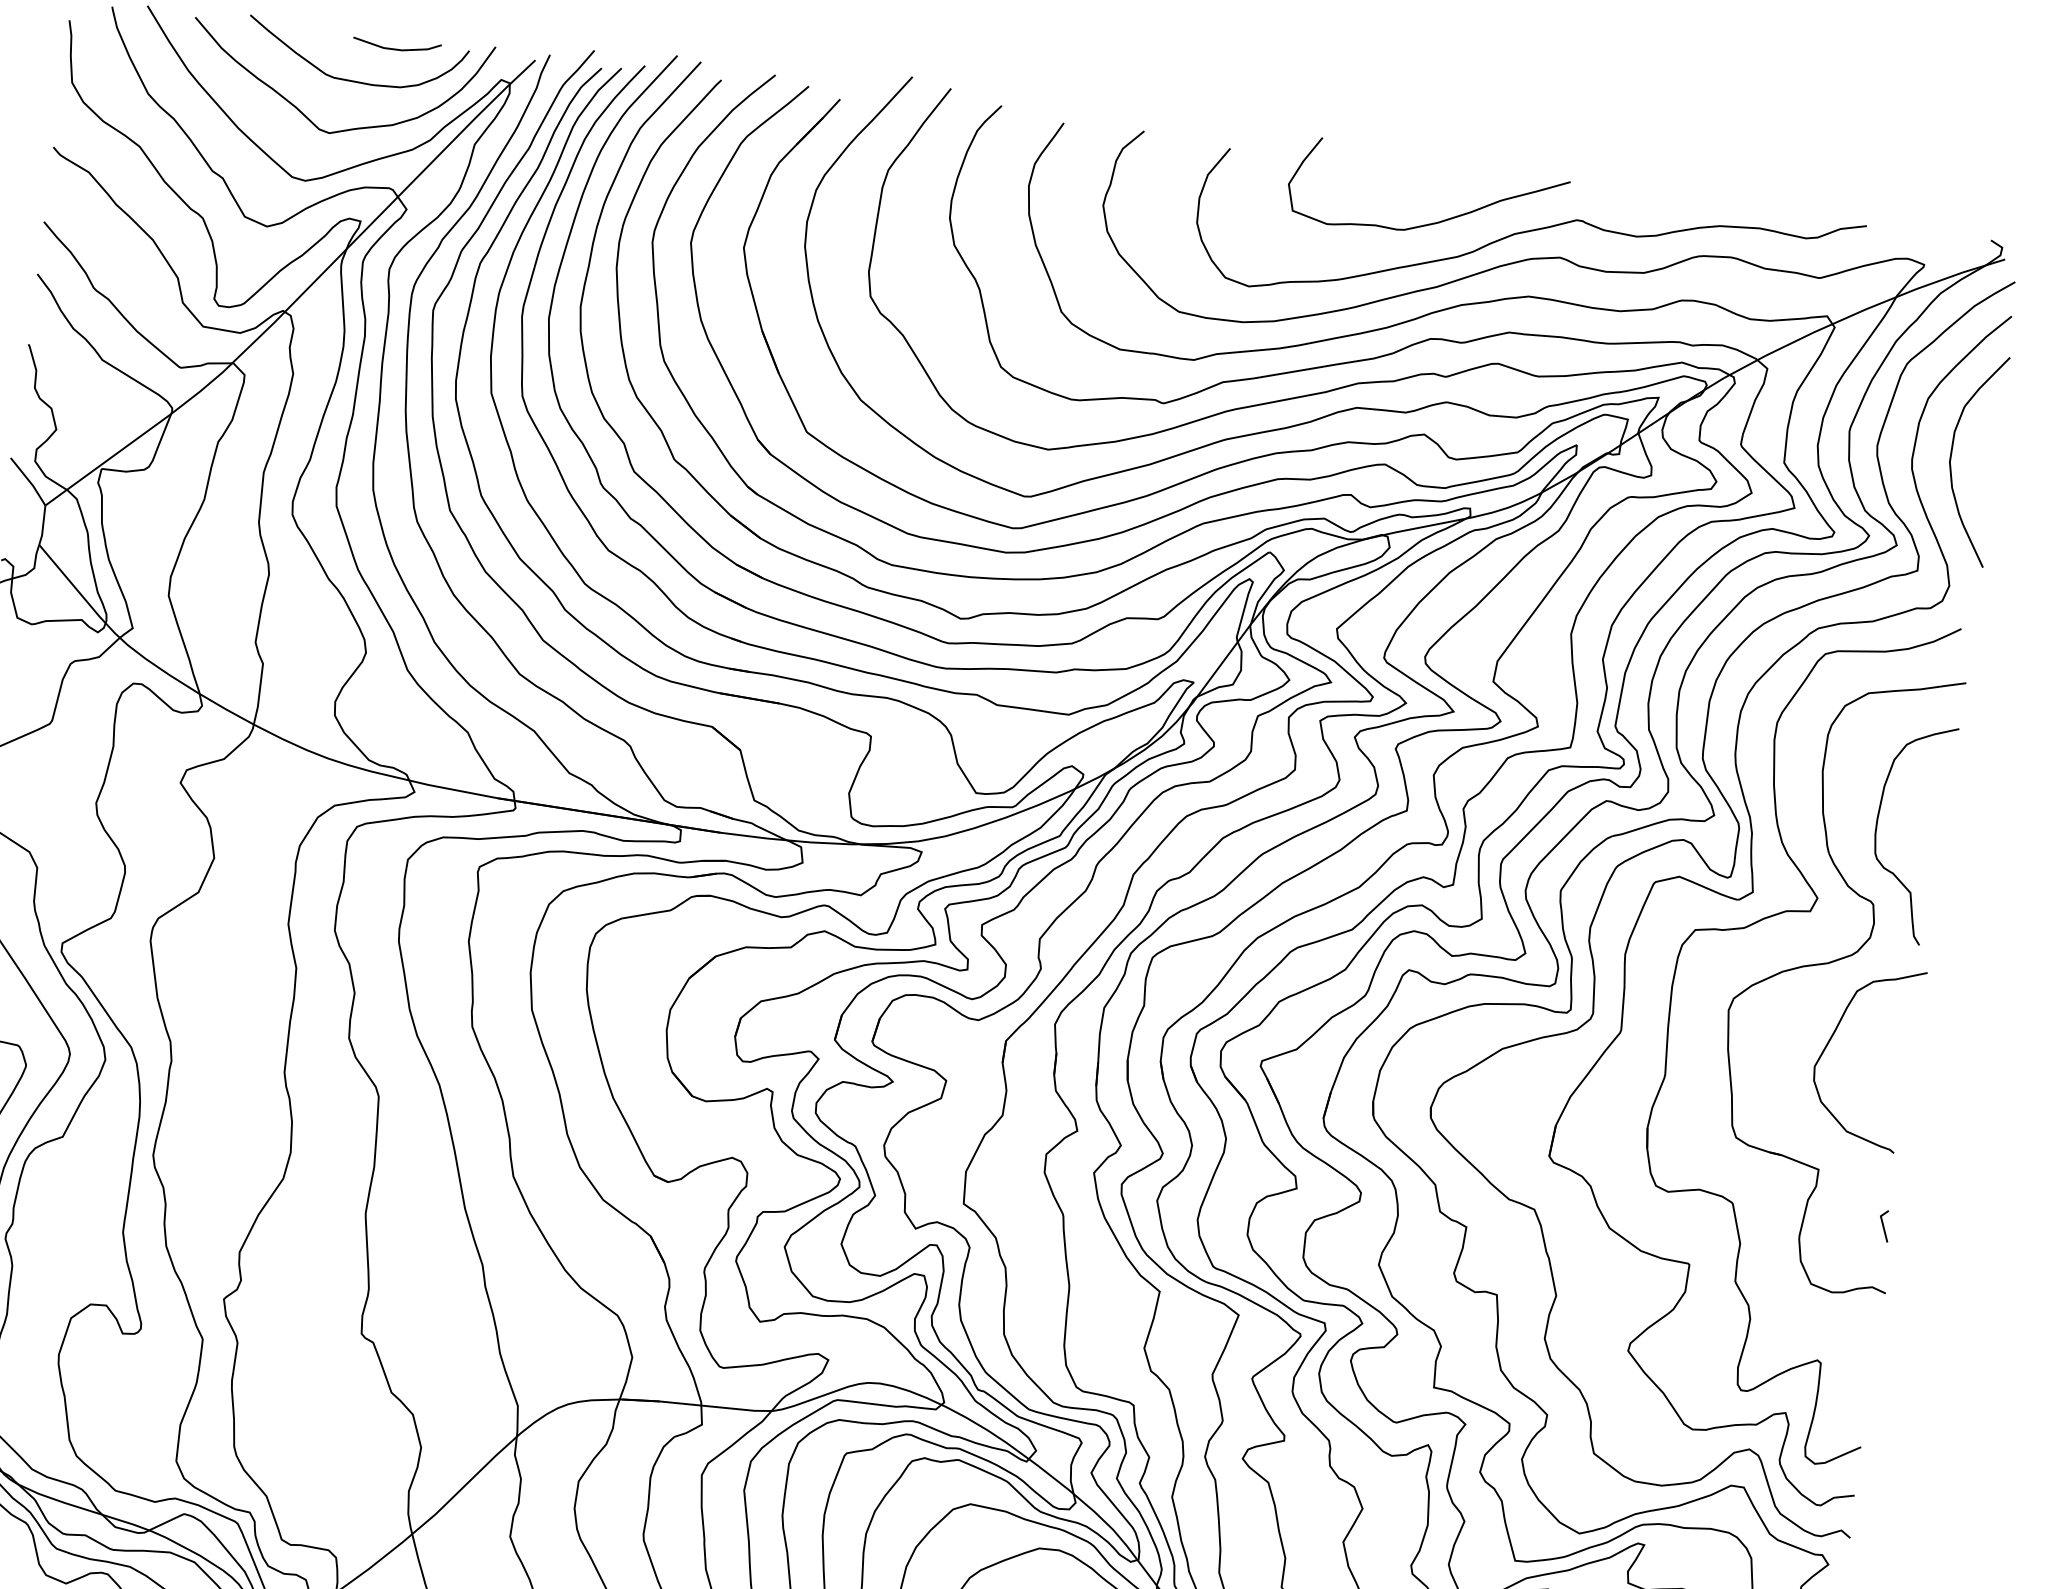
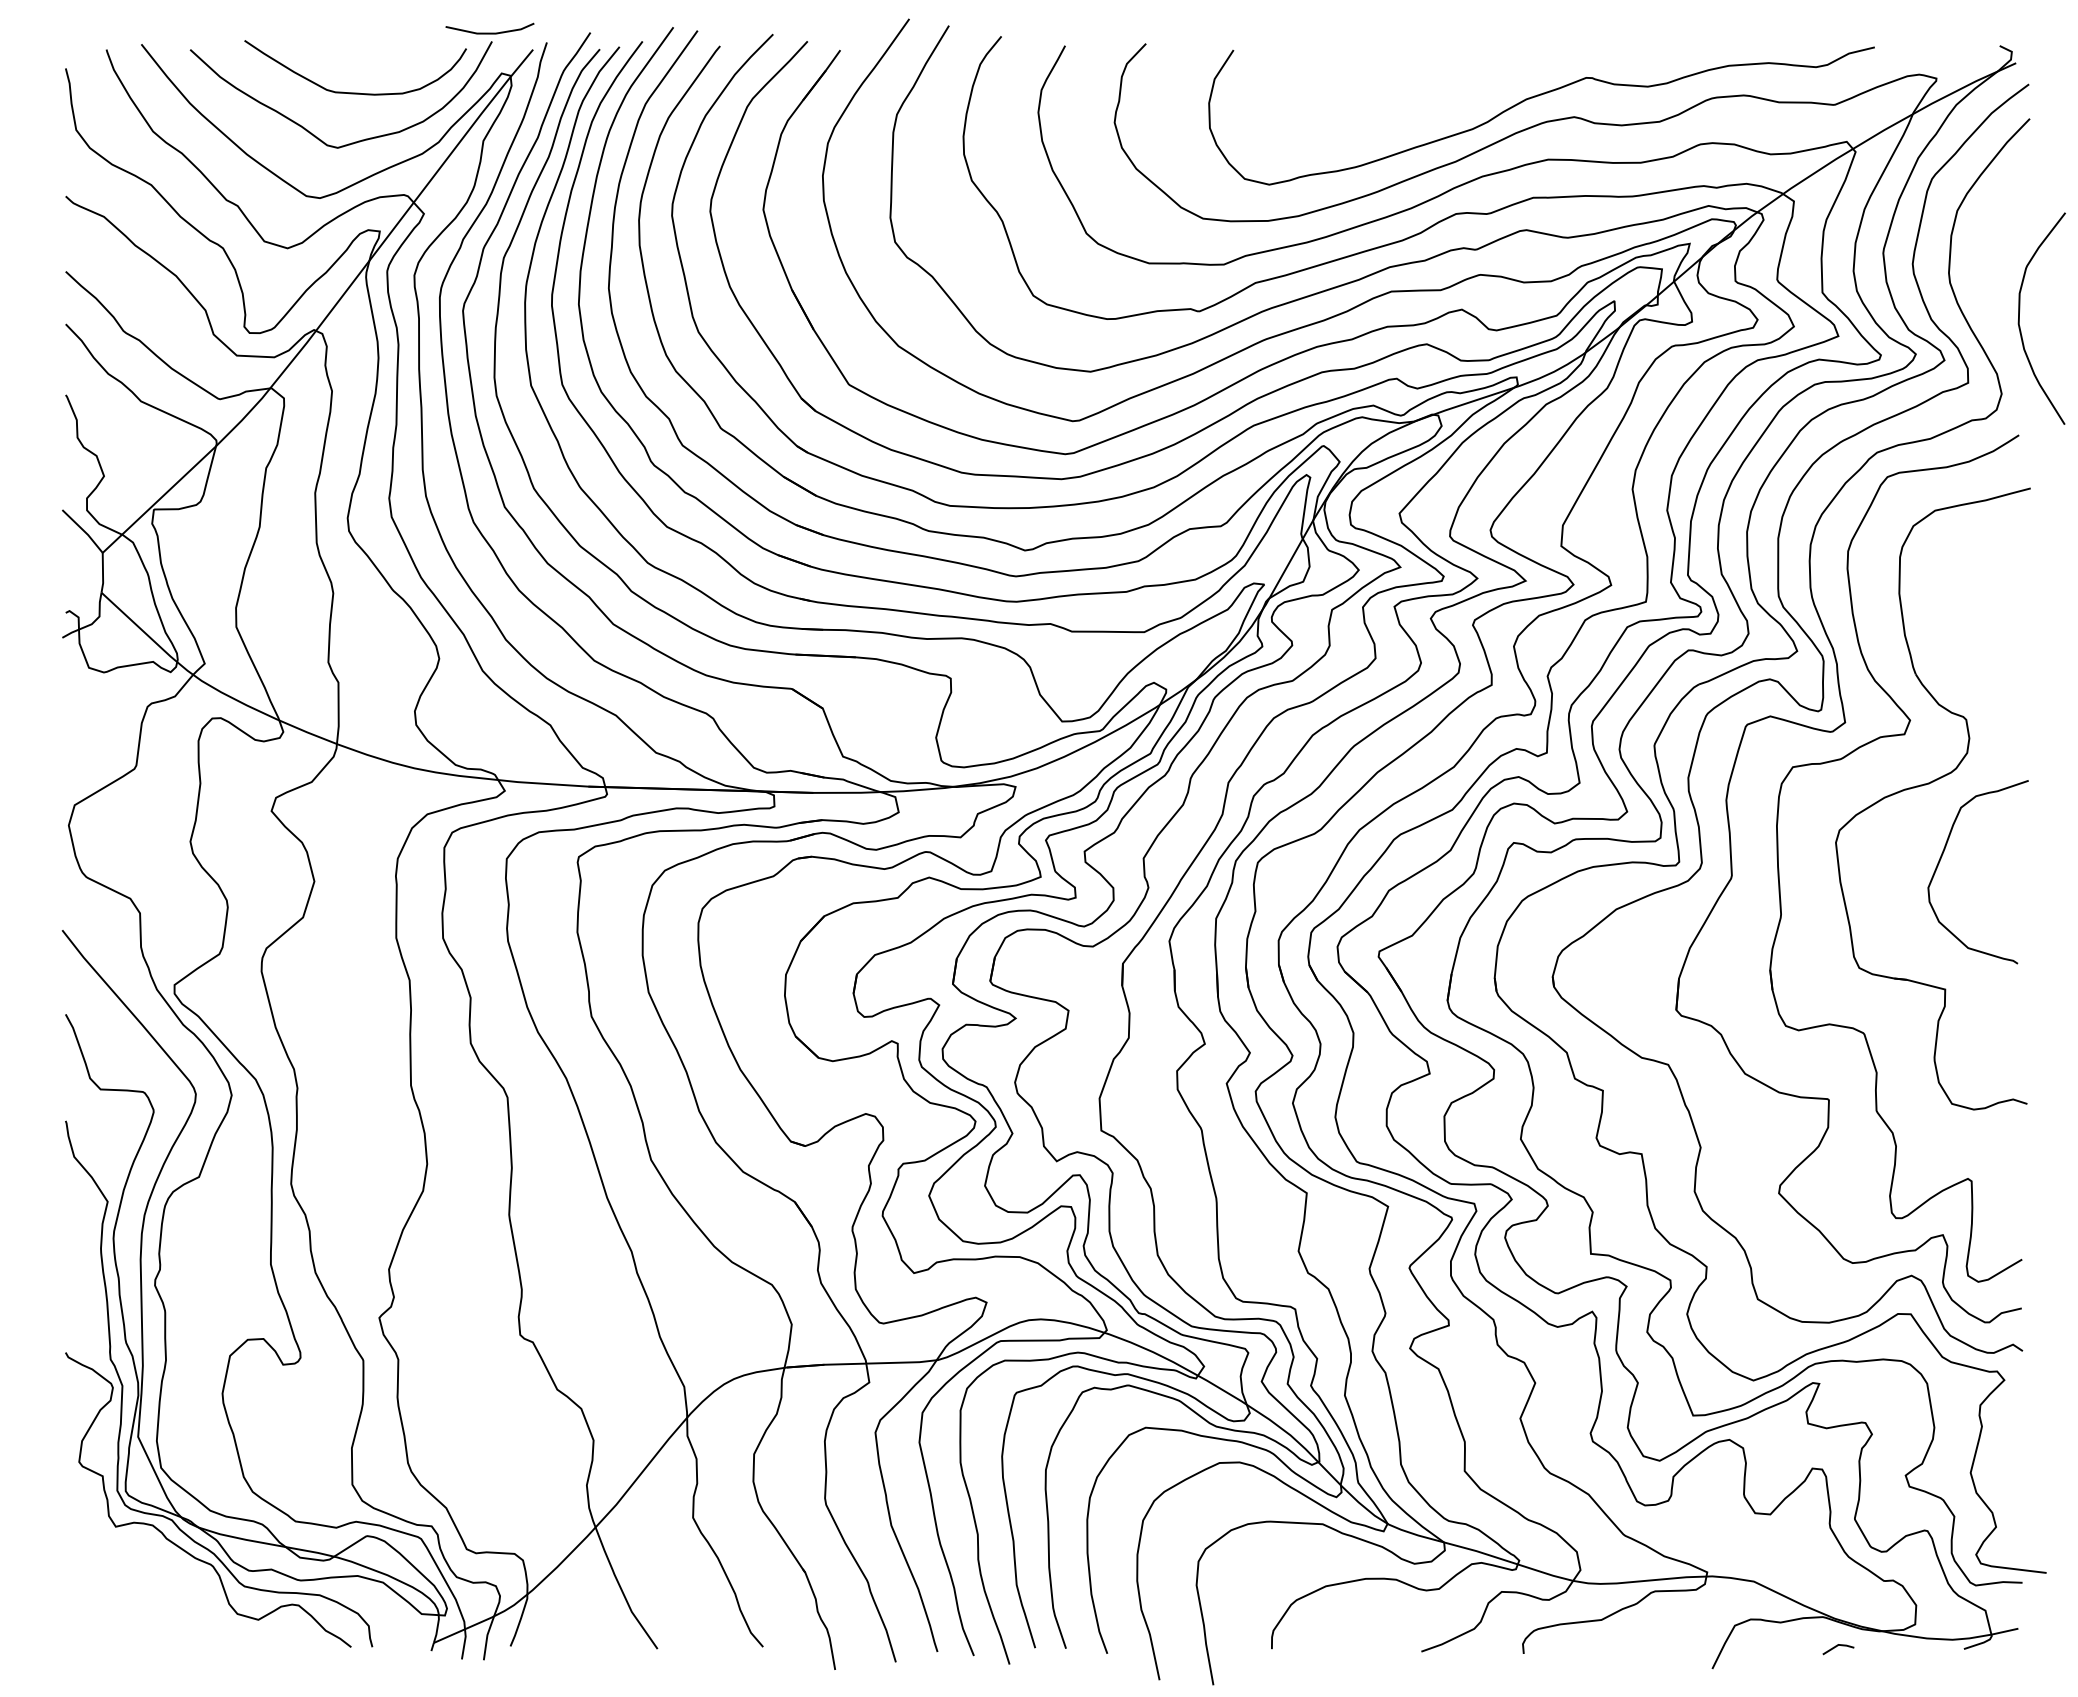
line: (396, 48) -> (489, 32), moved
curve: (1432, 222) -> (1443, 98), removed
curve: (1951, 456) -> (2019, 318), moved
curve: (1877, 829) -> (1960, 644), removed
line: (1884, 1226) -> (2017, 1037), removed

